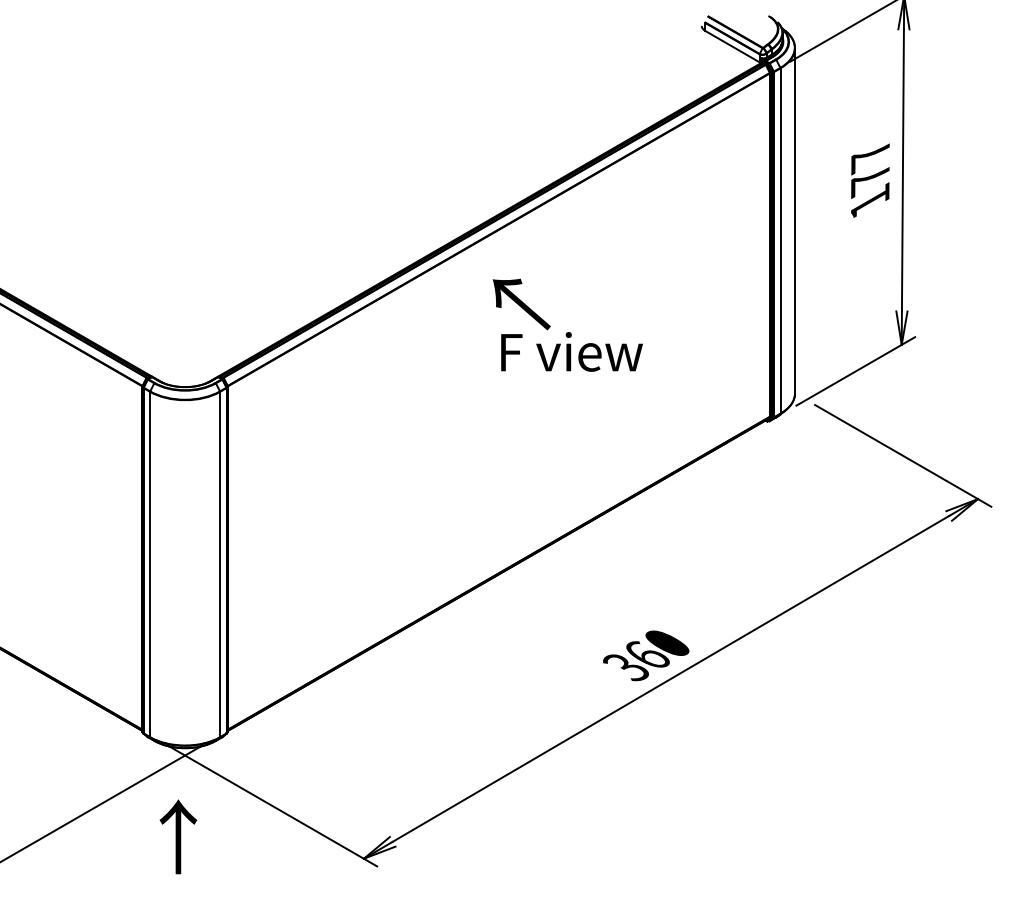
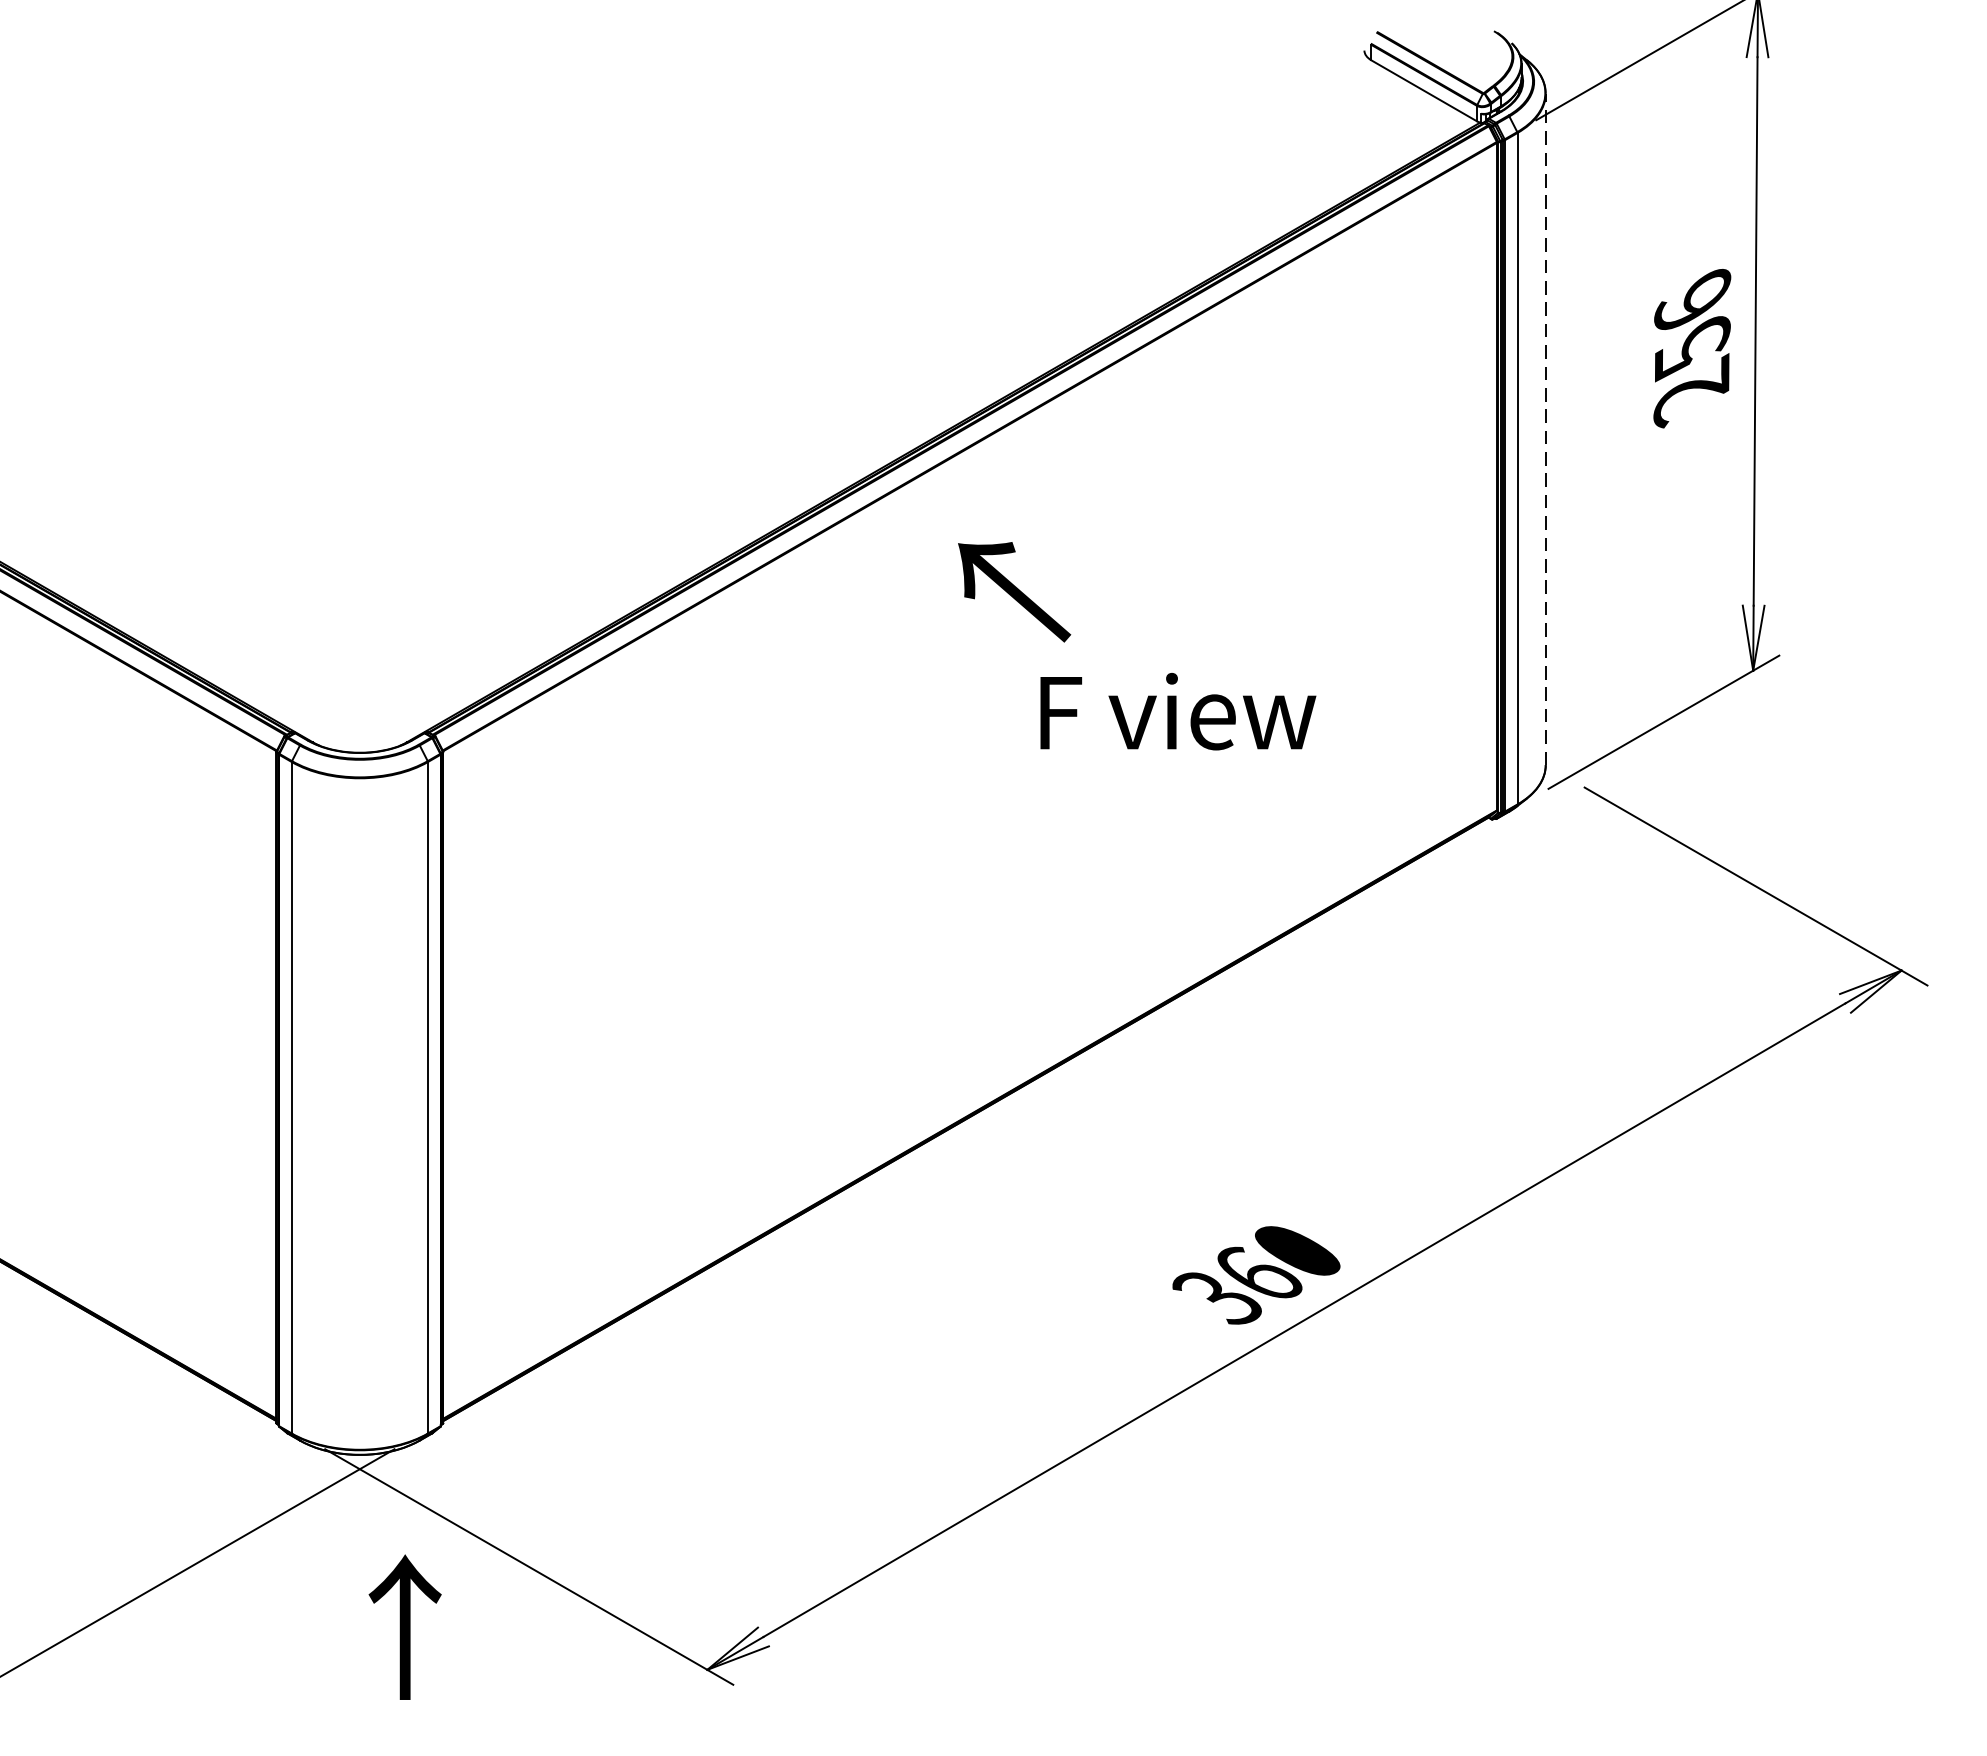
text: (870, 179) -> (1692, 349), 177 -> 256
line: (795, 220) -> (1546, 428), solid -> dashed
text: (571, 351) -> (1177, 710), moved
text: (177, 836) -> (403, 1626), moved

